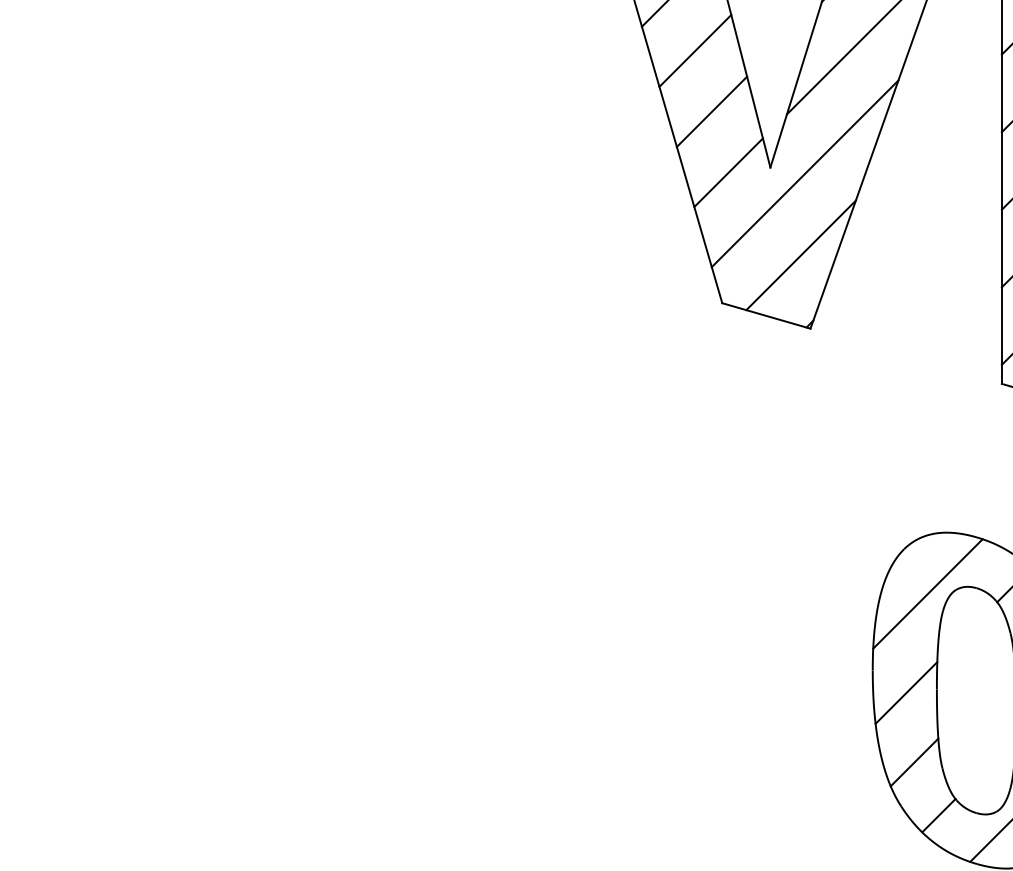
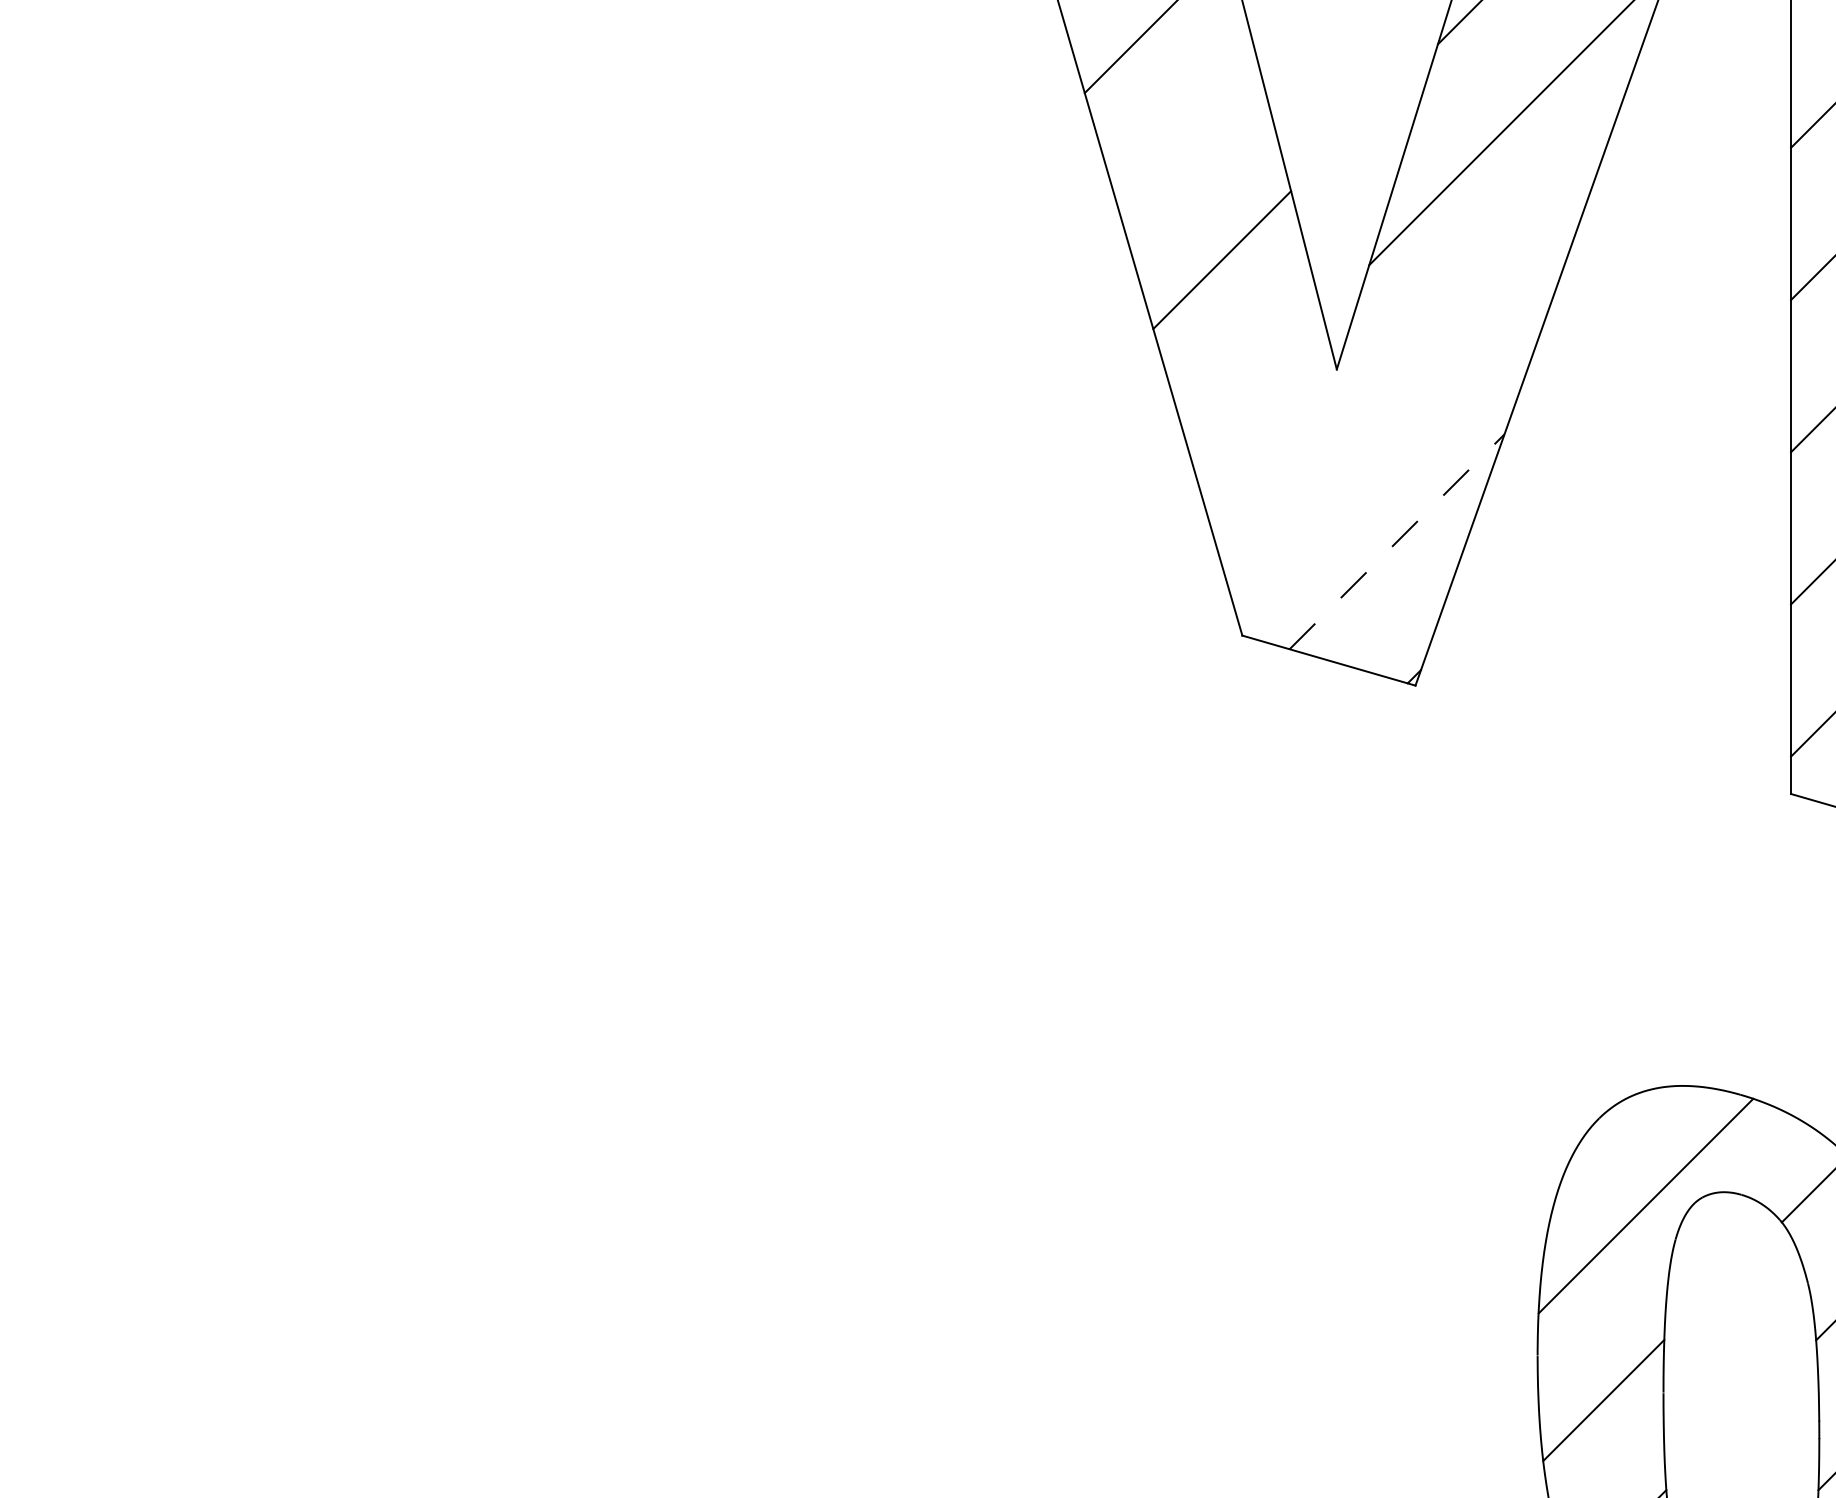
line: (695, 50) -> (1189, 139), removed
line: (728, 172) -> (1254, 379), removed
line: (804, 173) -> (1403, 381), removed
line: (801, 255) -> (1397, 542), solid -> dashed

